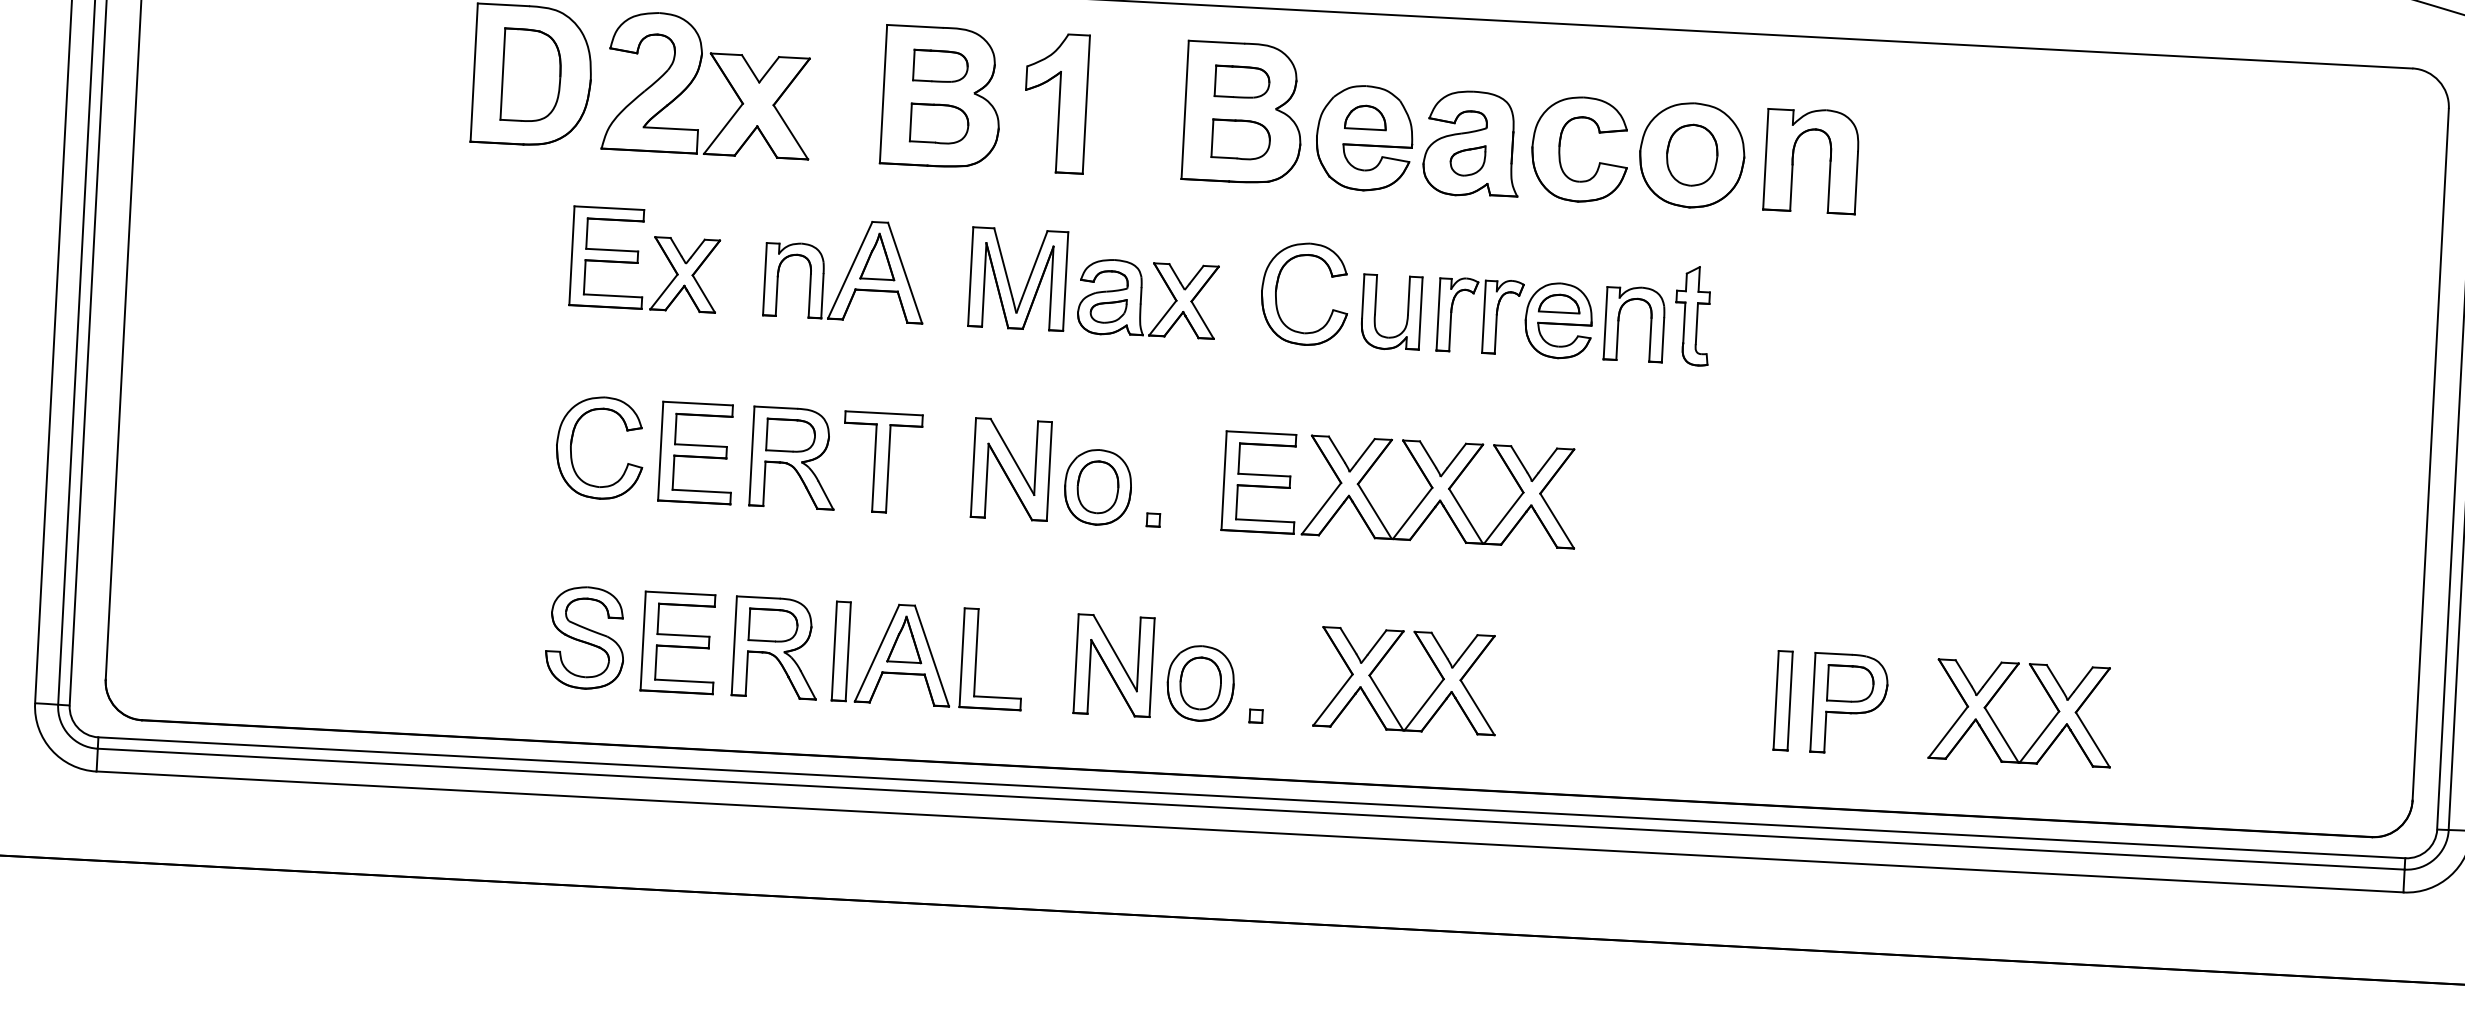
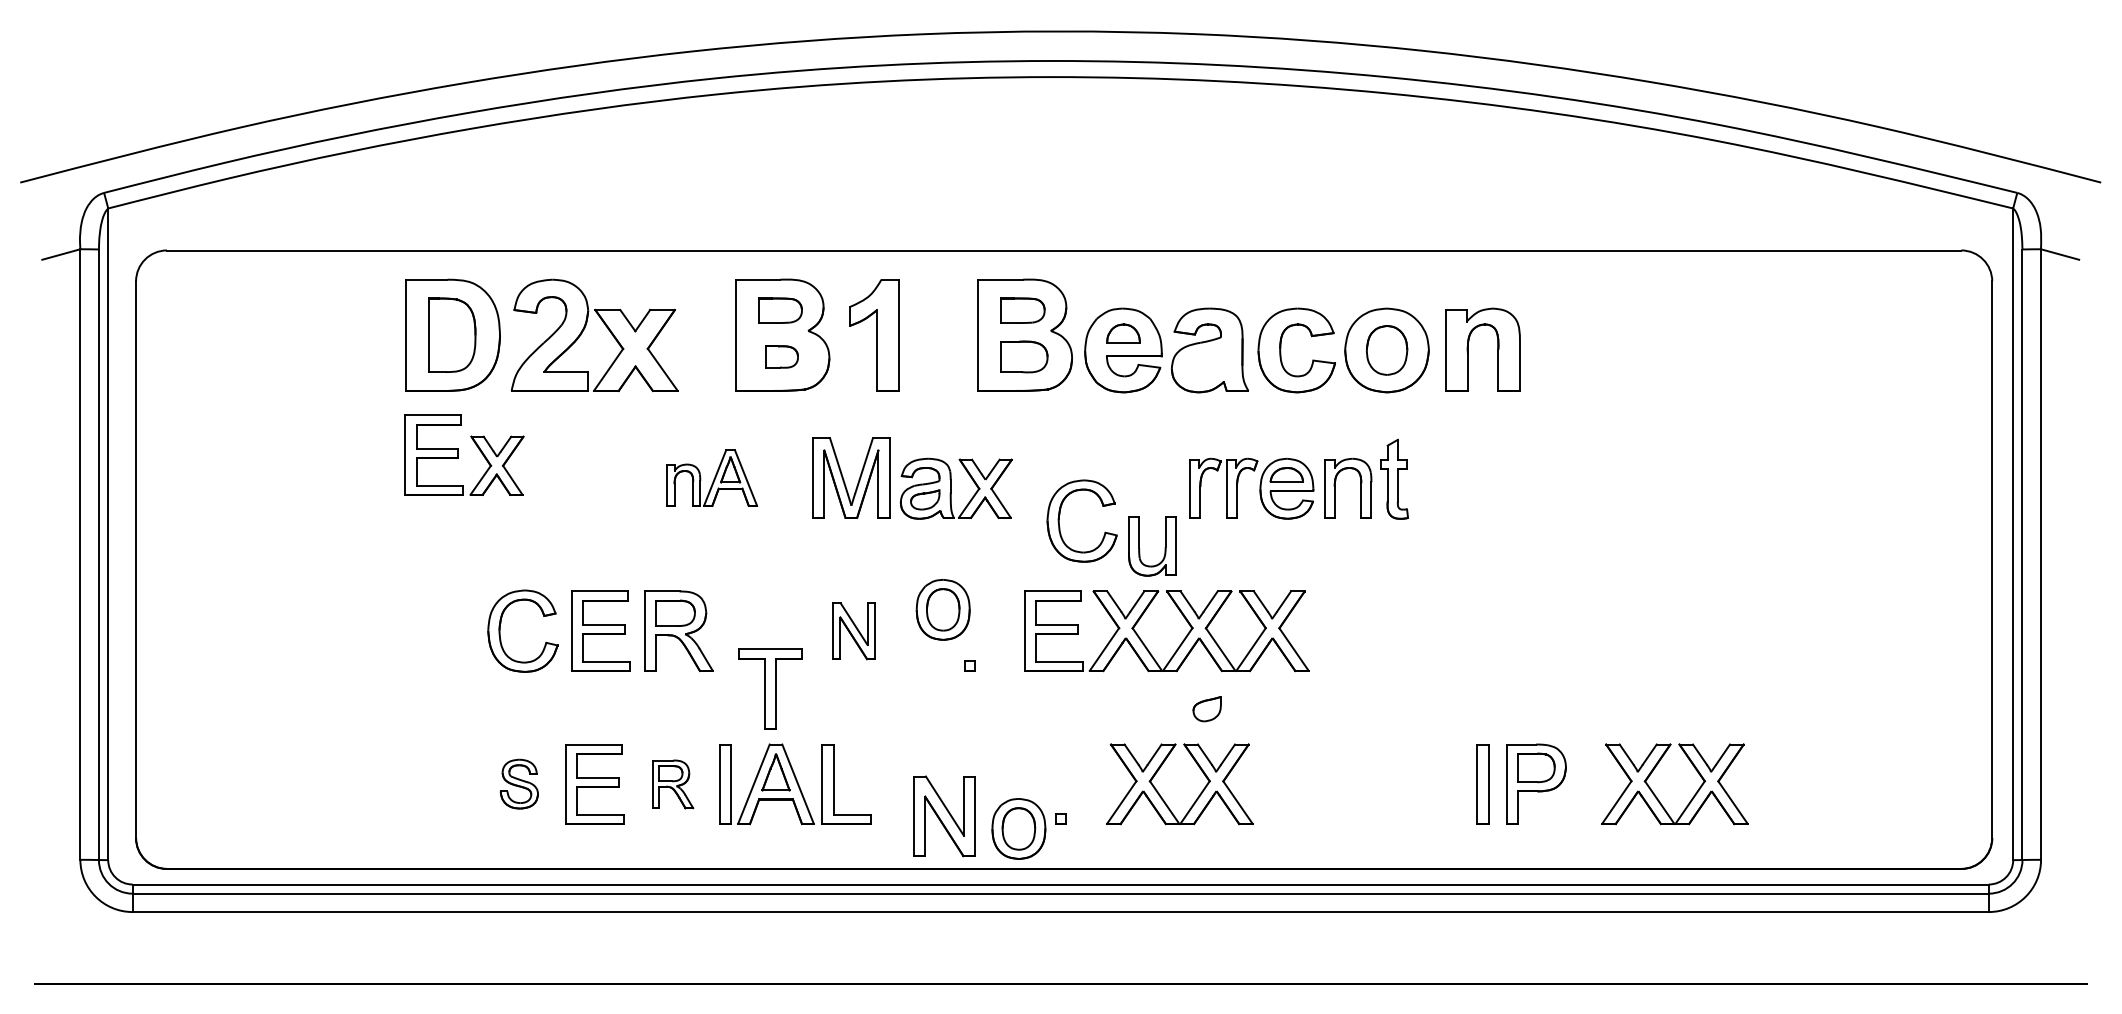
part: (939, 123) -> (781, 356), size x0.7
part: (1466, 161) -> (1206, 709), moved
part: (645, 258) -> (464, 454), moved
part: (845, 269) -> (712, 477), size x0.7
part: (1278, 285) -> (1060, 515), moved
part: (1406, 314) -> (1164, 547), moved
part: (881, 461) -> (770, 688), moved
part: (1010, 469) -> (853, 631), size x0.7
part: (1097, 486) -> (942, 609), moved
part: (585, 637) -> (519, 783), size x0.6
part: (775, 648) -> (672, 784), size x0.6
part: (1113, 665) -> (944, 816), moved
part: (1200, 682) -> (1018, 828), moved

